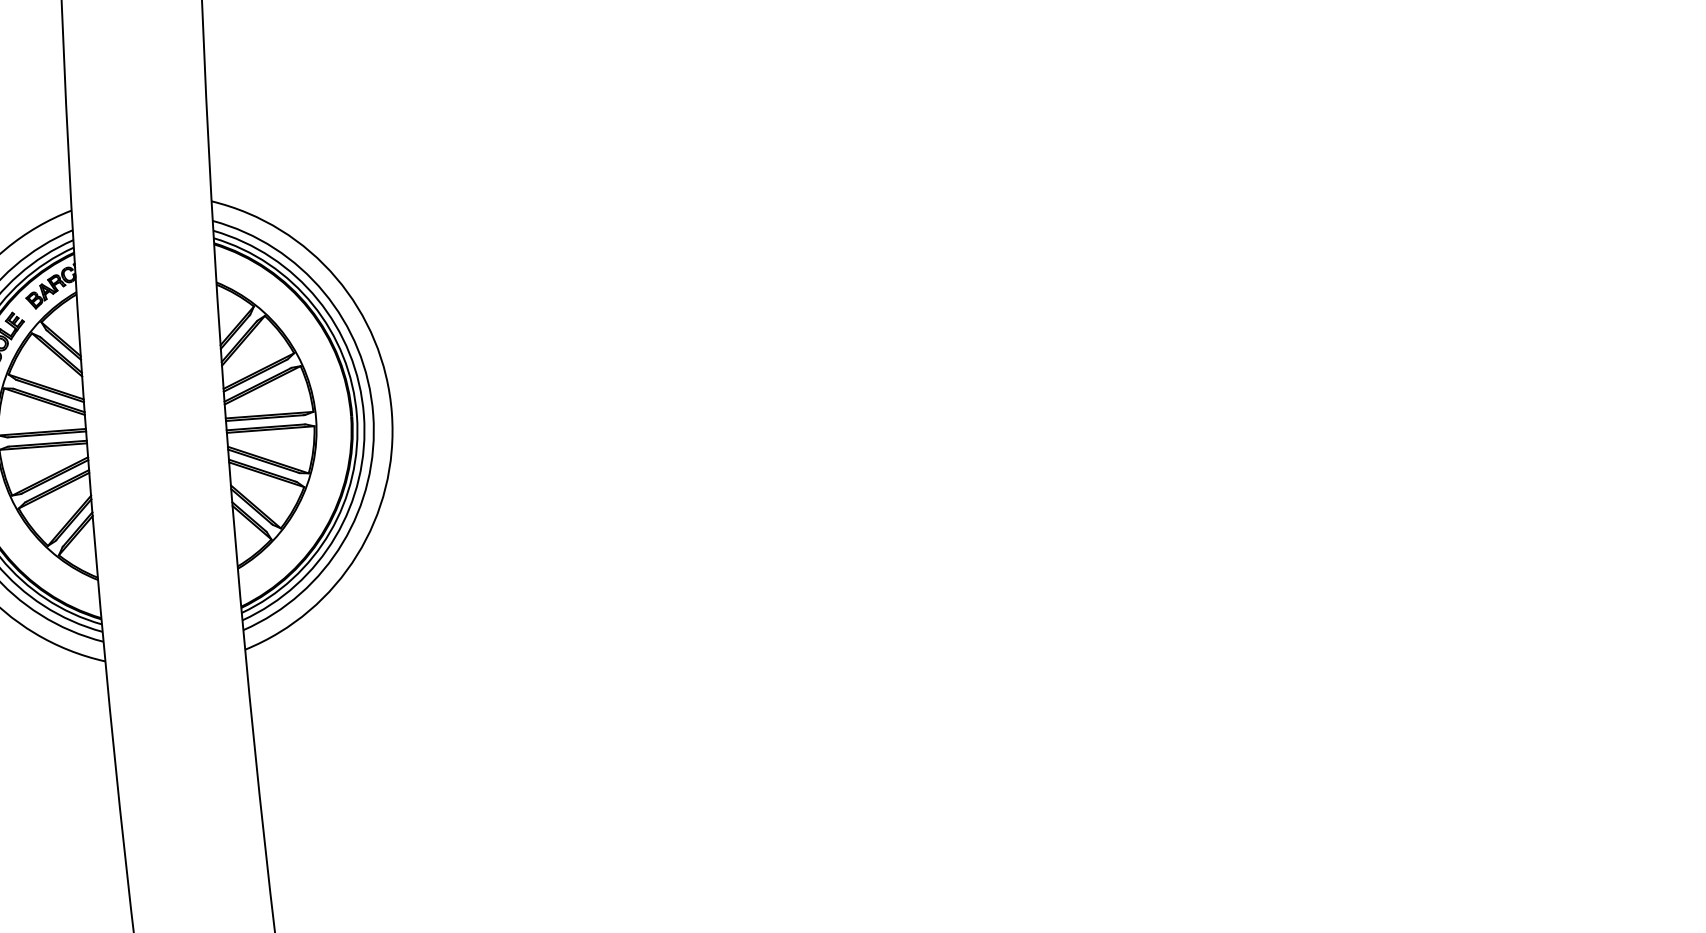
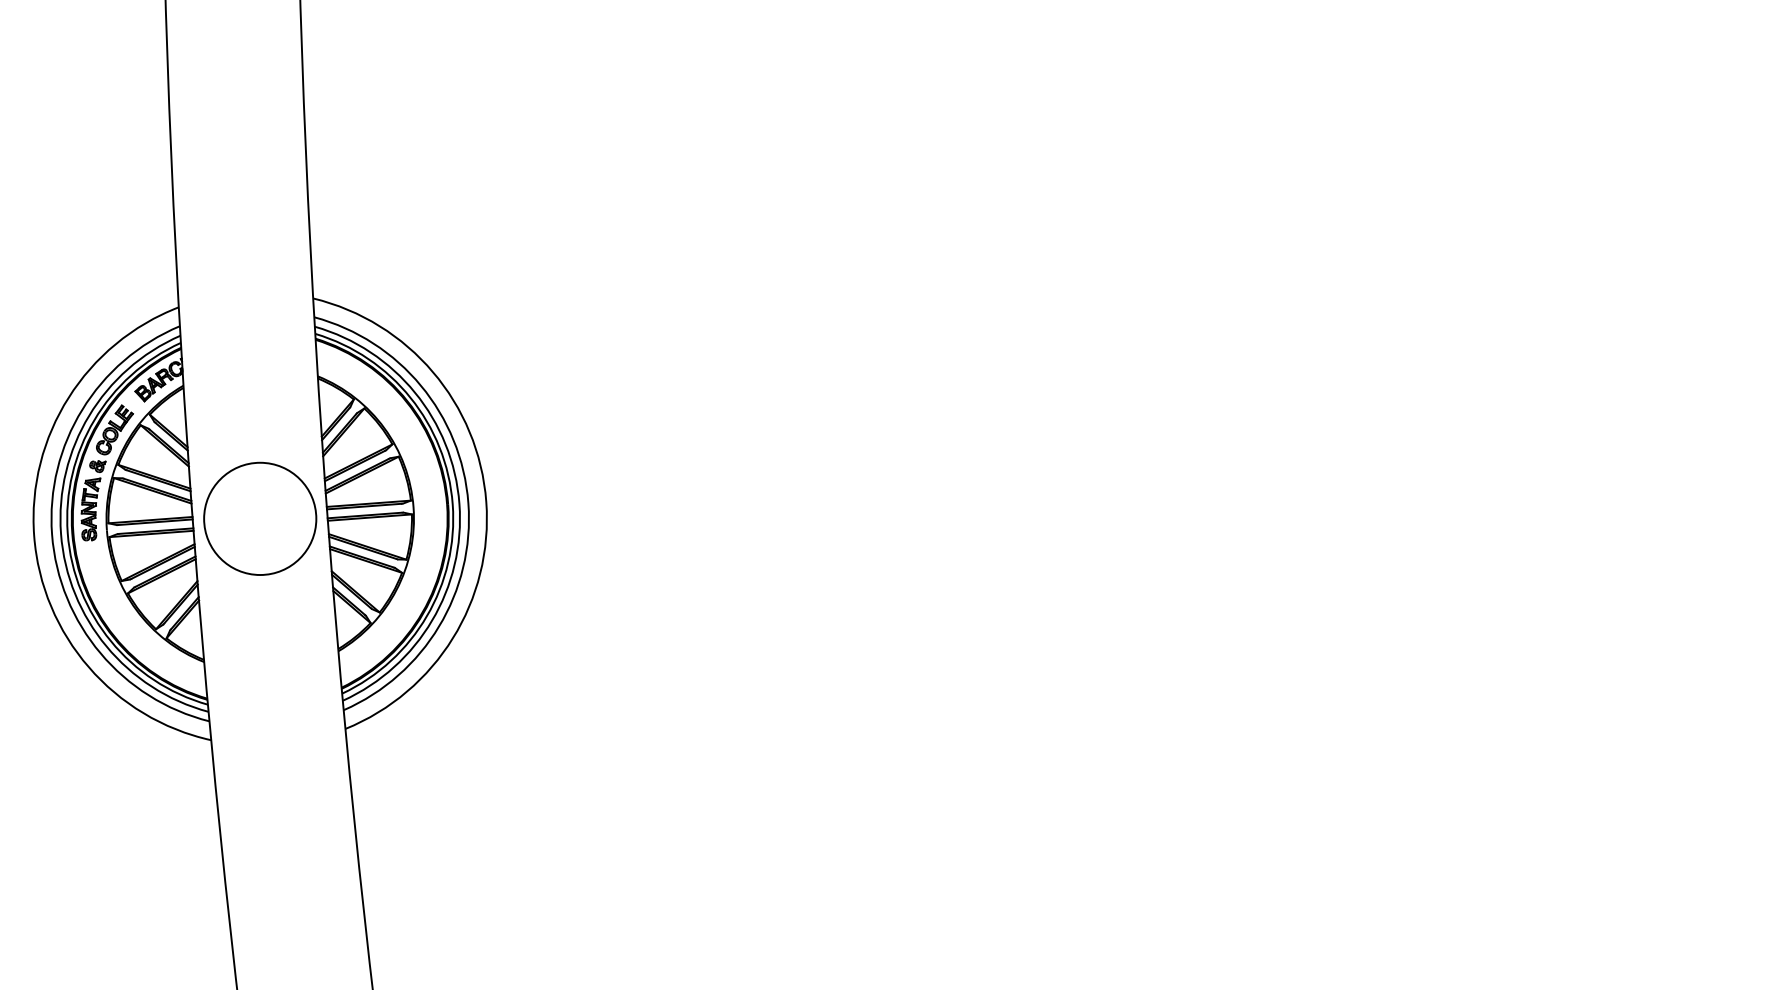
circle: (156, 430) -> (260, 518), added

